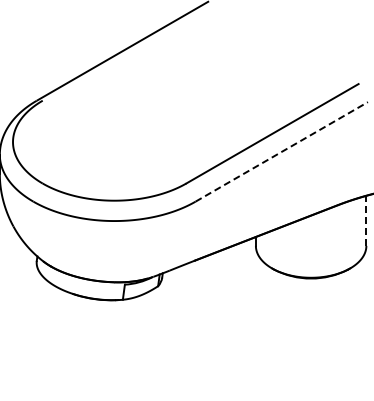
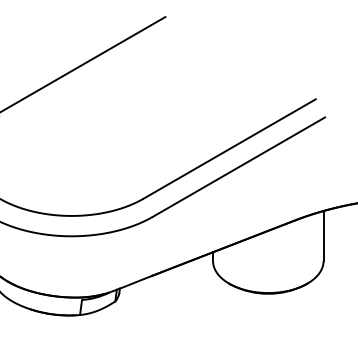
line: (282, 151) -> (239, 166), dashed -> solid
line: (366, 220) -> (323, 235), dashed -> solid

